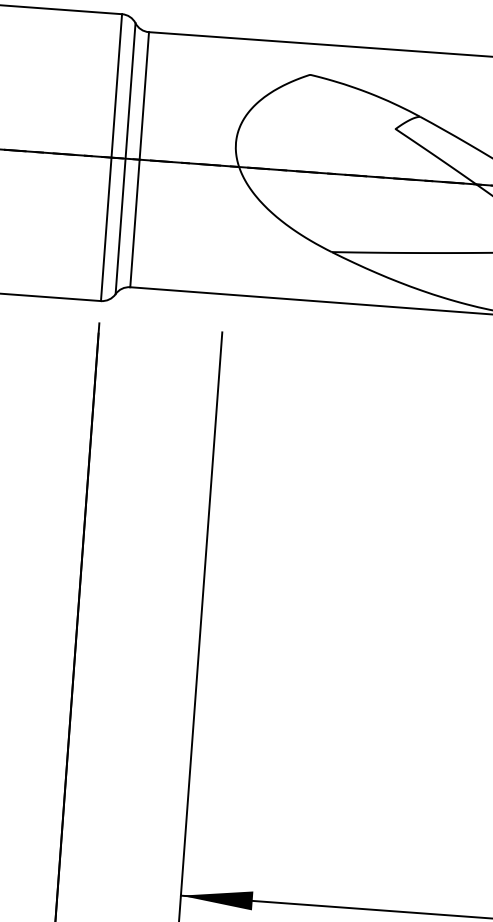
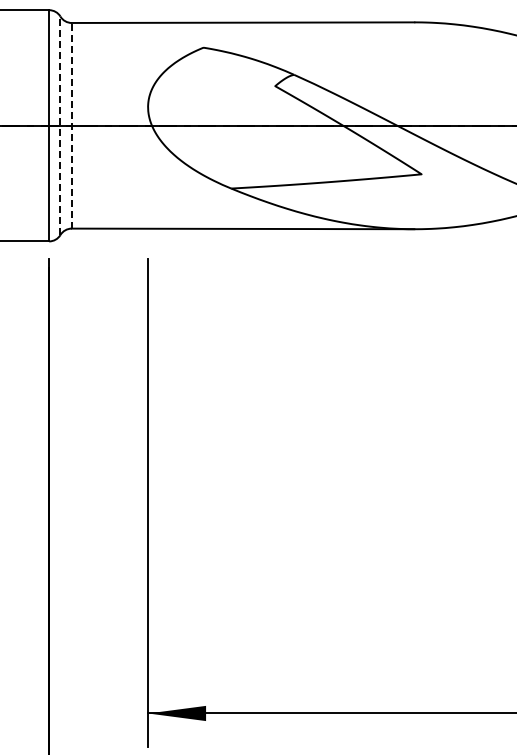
line: (125, 158) -> (60, 125), solid -> dashed
line: (139, 159) -> (71, 125), solid -> dashed

